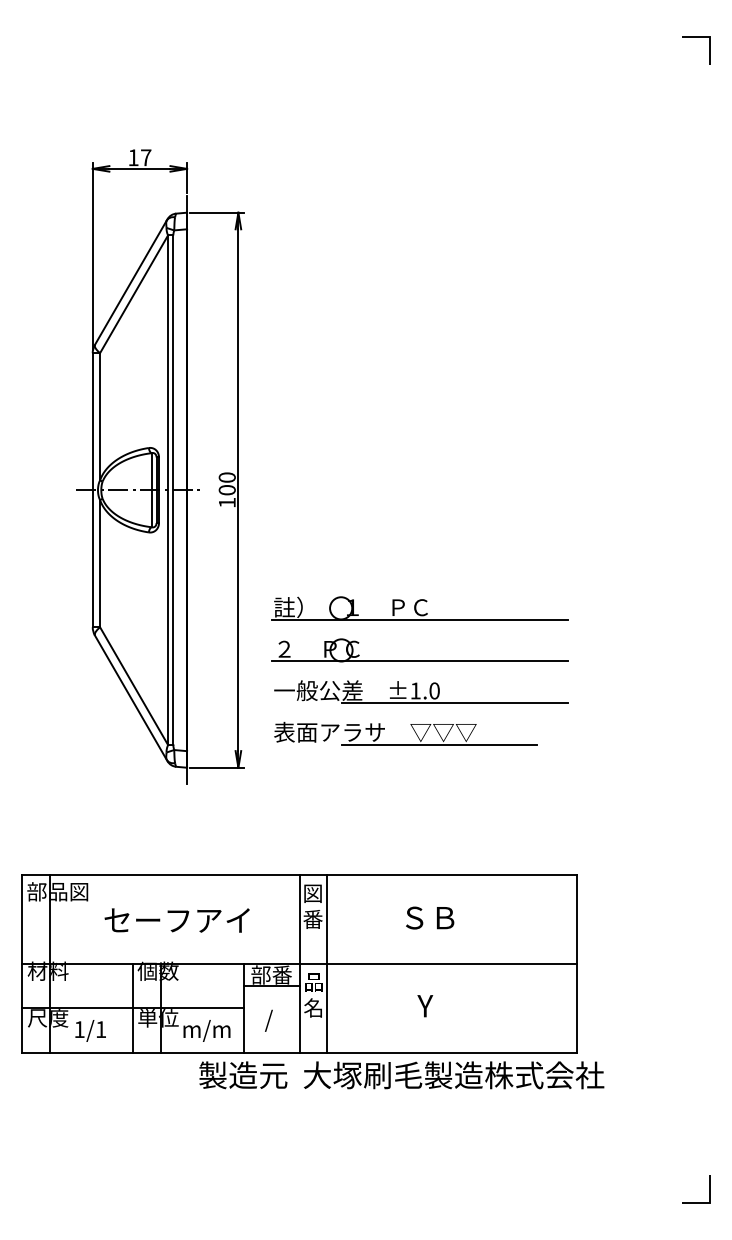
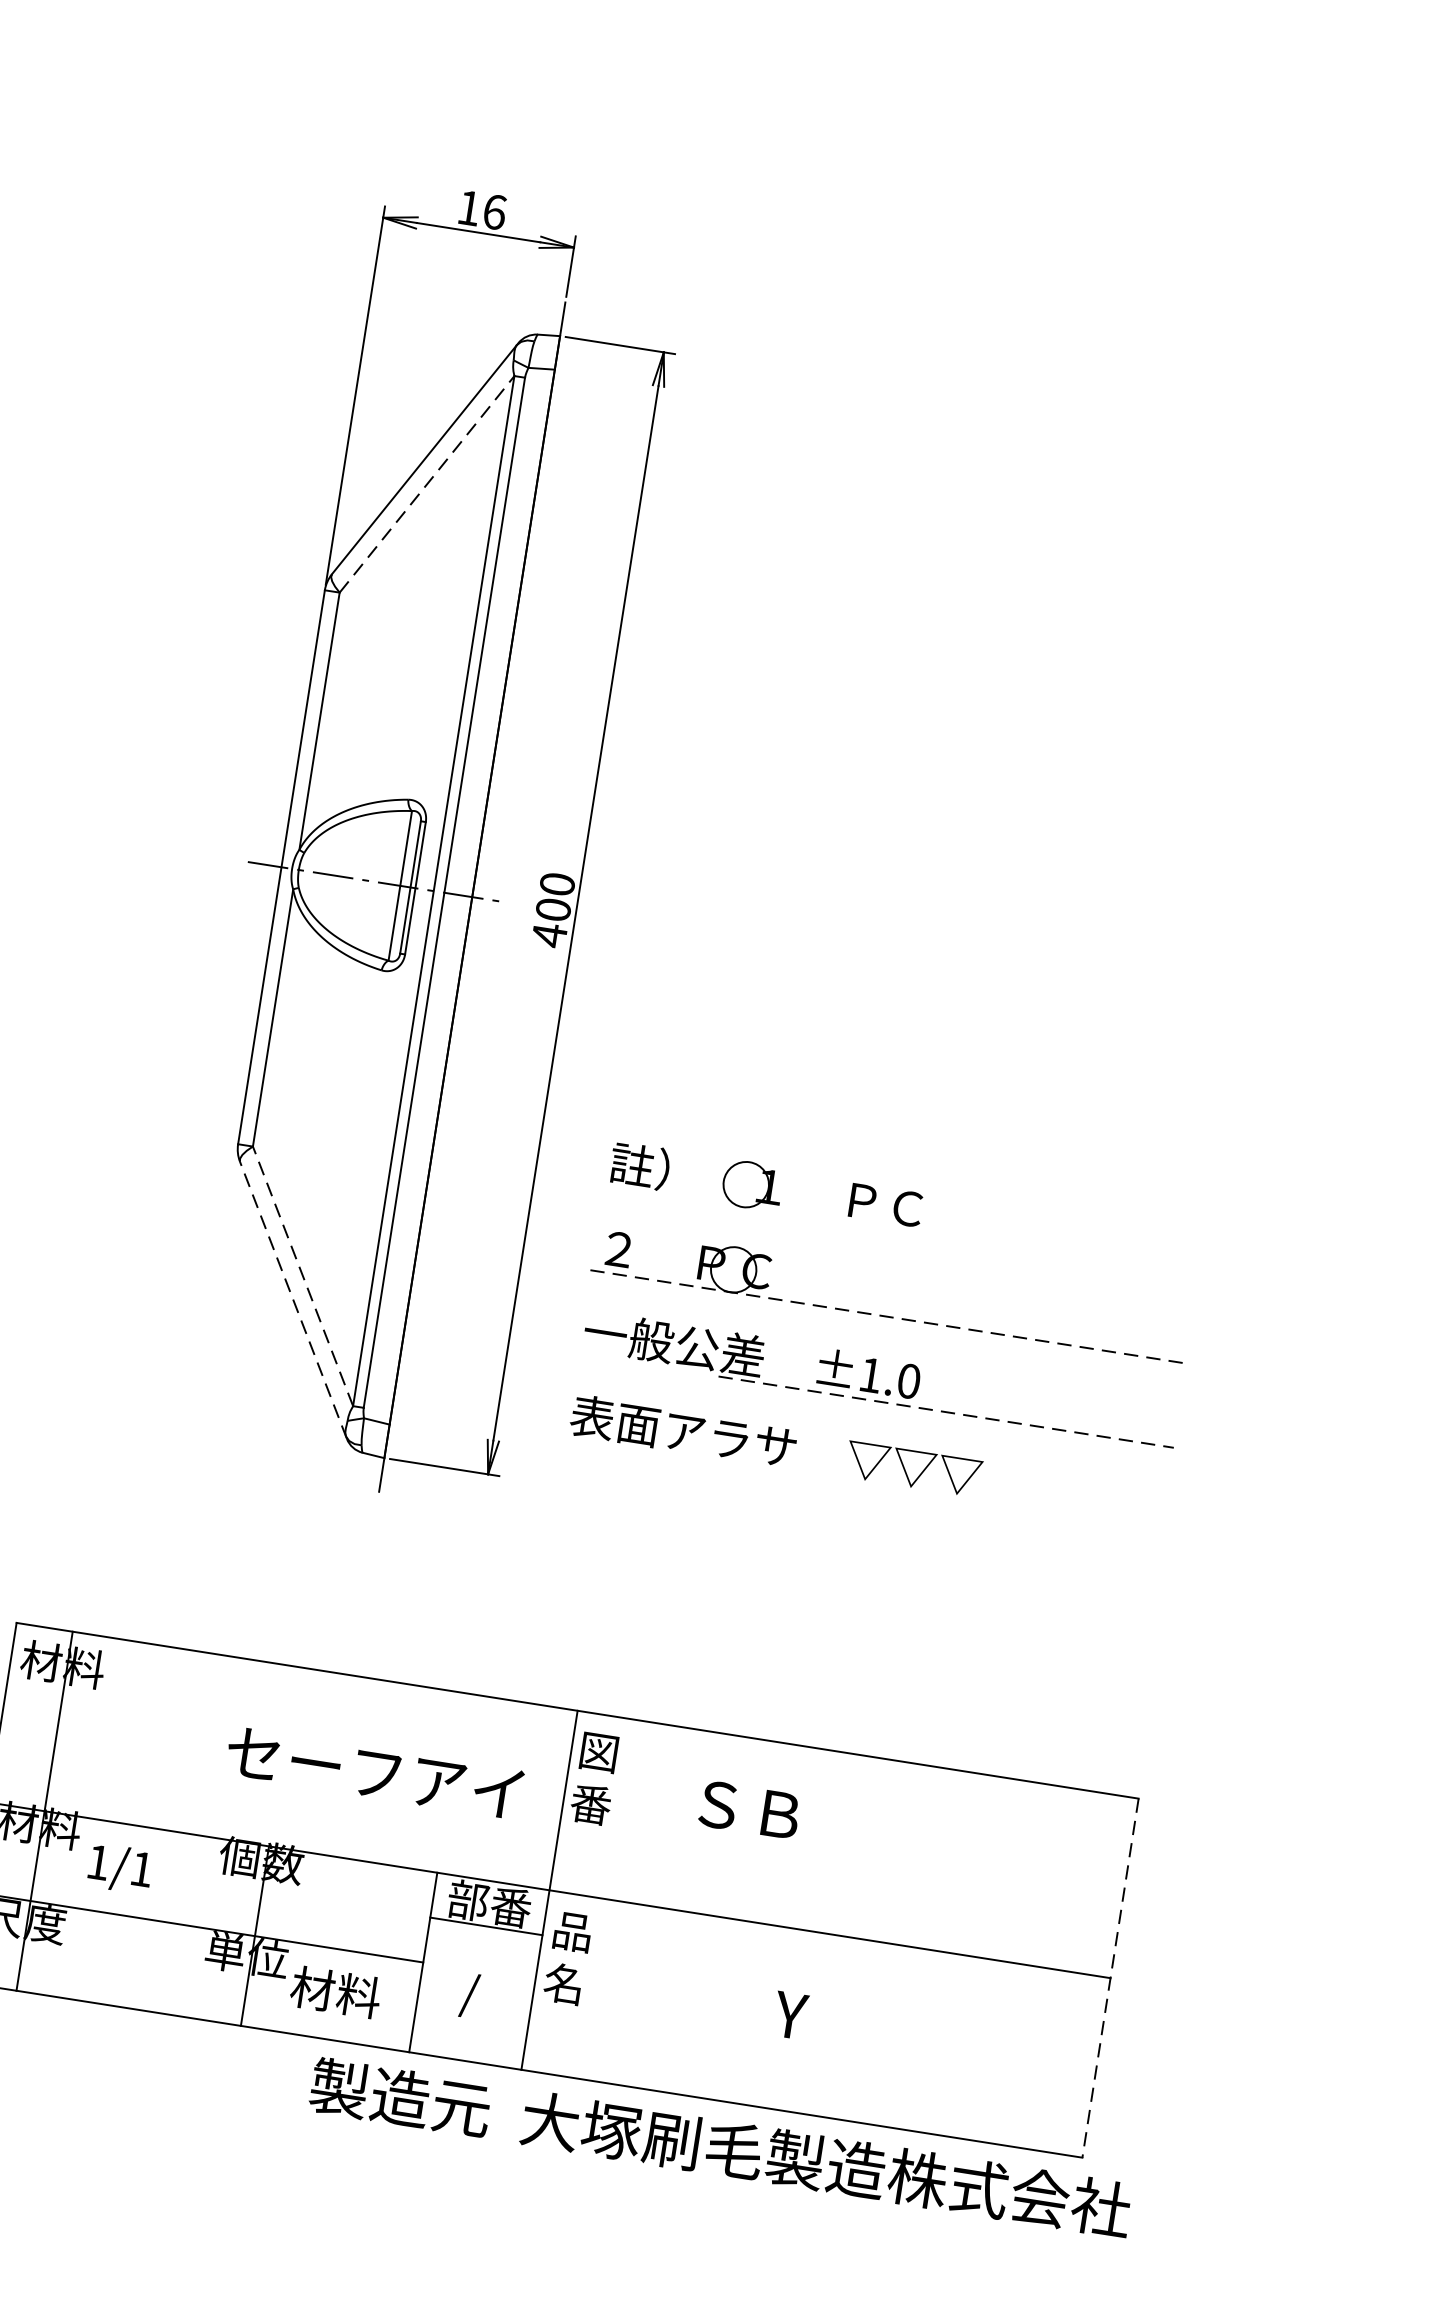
text: (146, 157) -> (495, 211), 17 -> 16
line: (134, 294) -> (427, 484), solid -> dashed
text: (227, 502) -> (550, 934), 100 -> 400
line: (419, 619) -> (901, 1232), removed
line: (419, 661) -> (887, 1316), solid -> dashed
line: (134, 686) -> (303, 1277), solid -> dashed
line: (131, 698) -> (293, 1300), solid -> dashed
line: (454, 703) -> (945, 1412), solid -> dashed
line: (439, 744) -> (901, 1491), removed
text: (57, 891) -> (83, 1667), 部品図 -> 材料
text: (430, 917) -> (750, 1809), moved
text: (176, 920) -> (373, 1772), moved
line: (327, 963) -> (606, 1898), removed
line: (577, 963) -> (1111, 1977), solid -> dashed
line: (133, 1007) -> (200, 1925), removed
text: (206, 1029) -> (340, 1993), m/m -> 材料
text: (90, 1030) -> (120, 1867), moved

